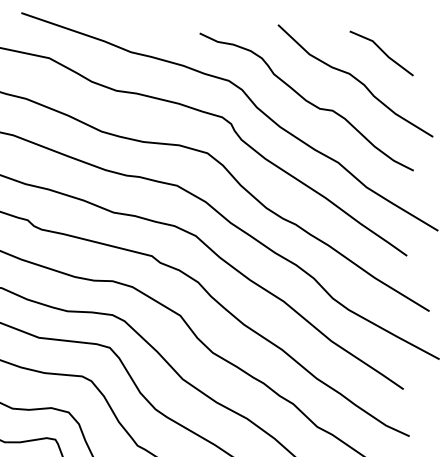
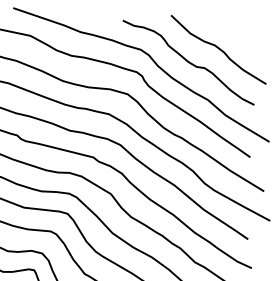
part: (381, 52) -> (234, 32), removed

